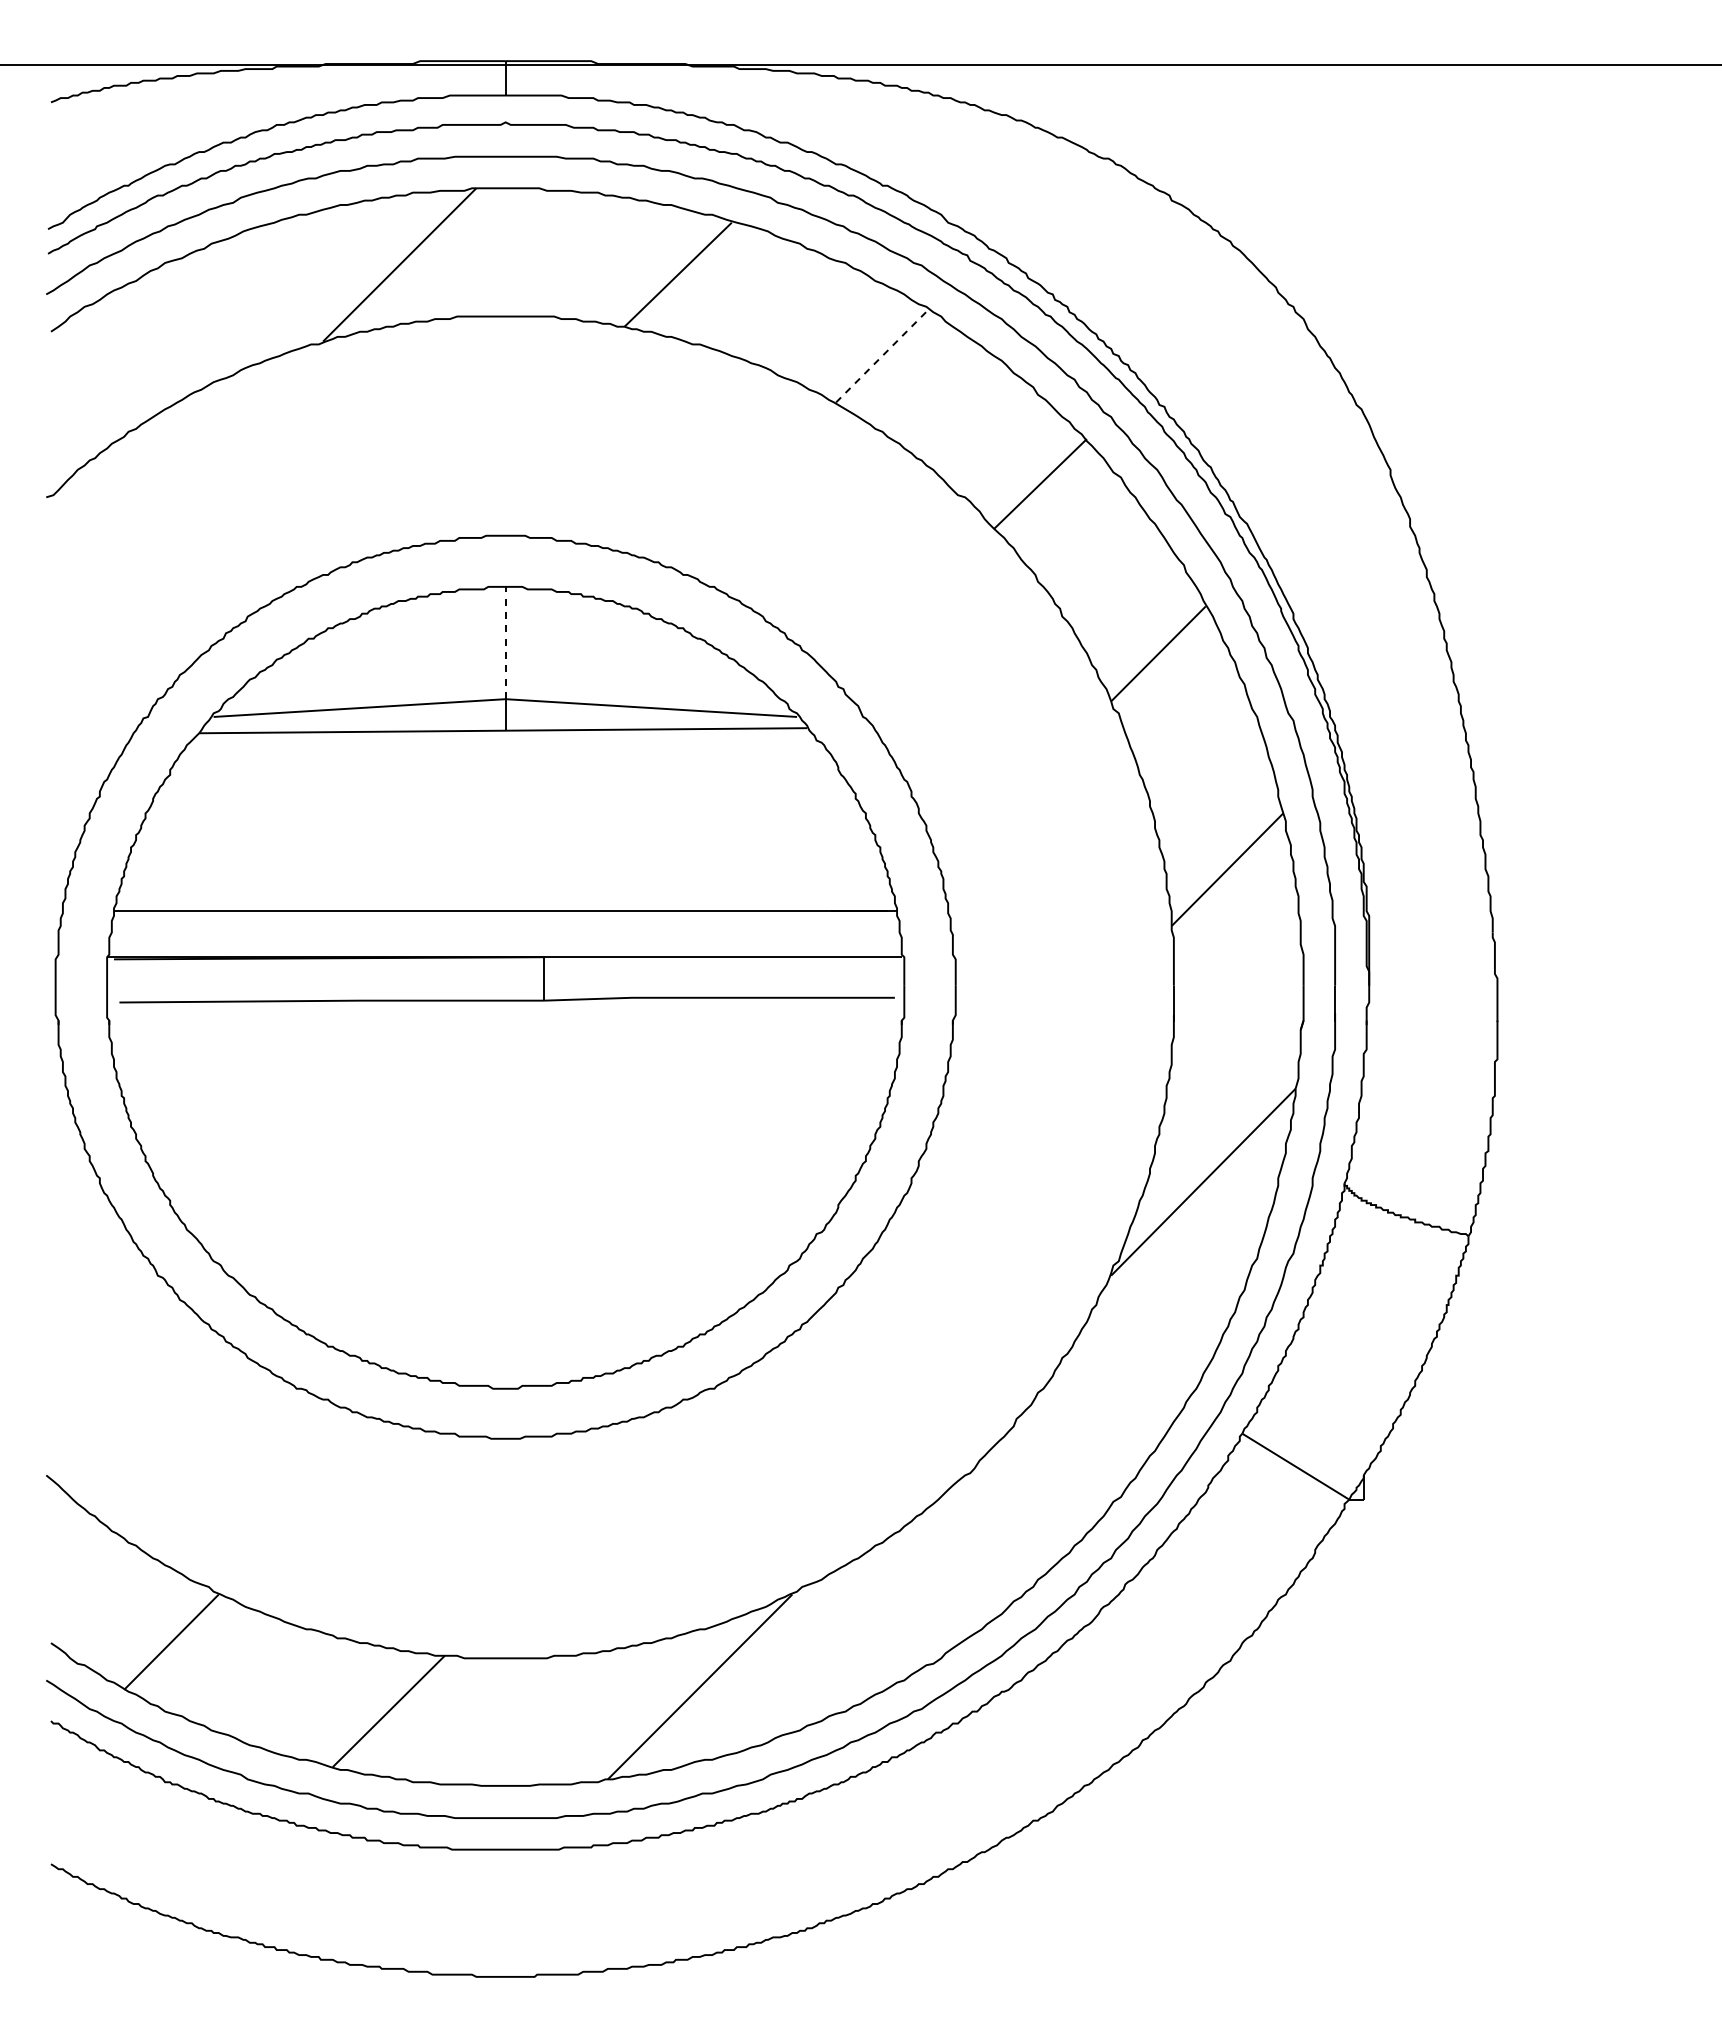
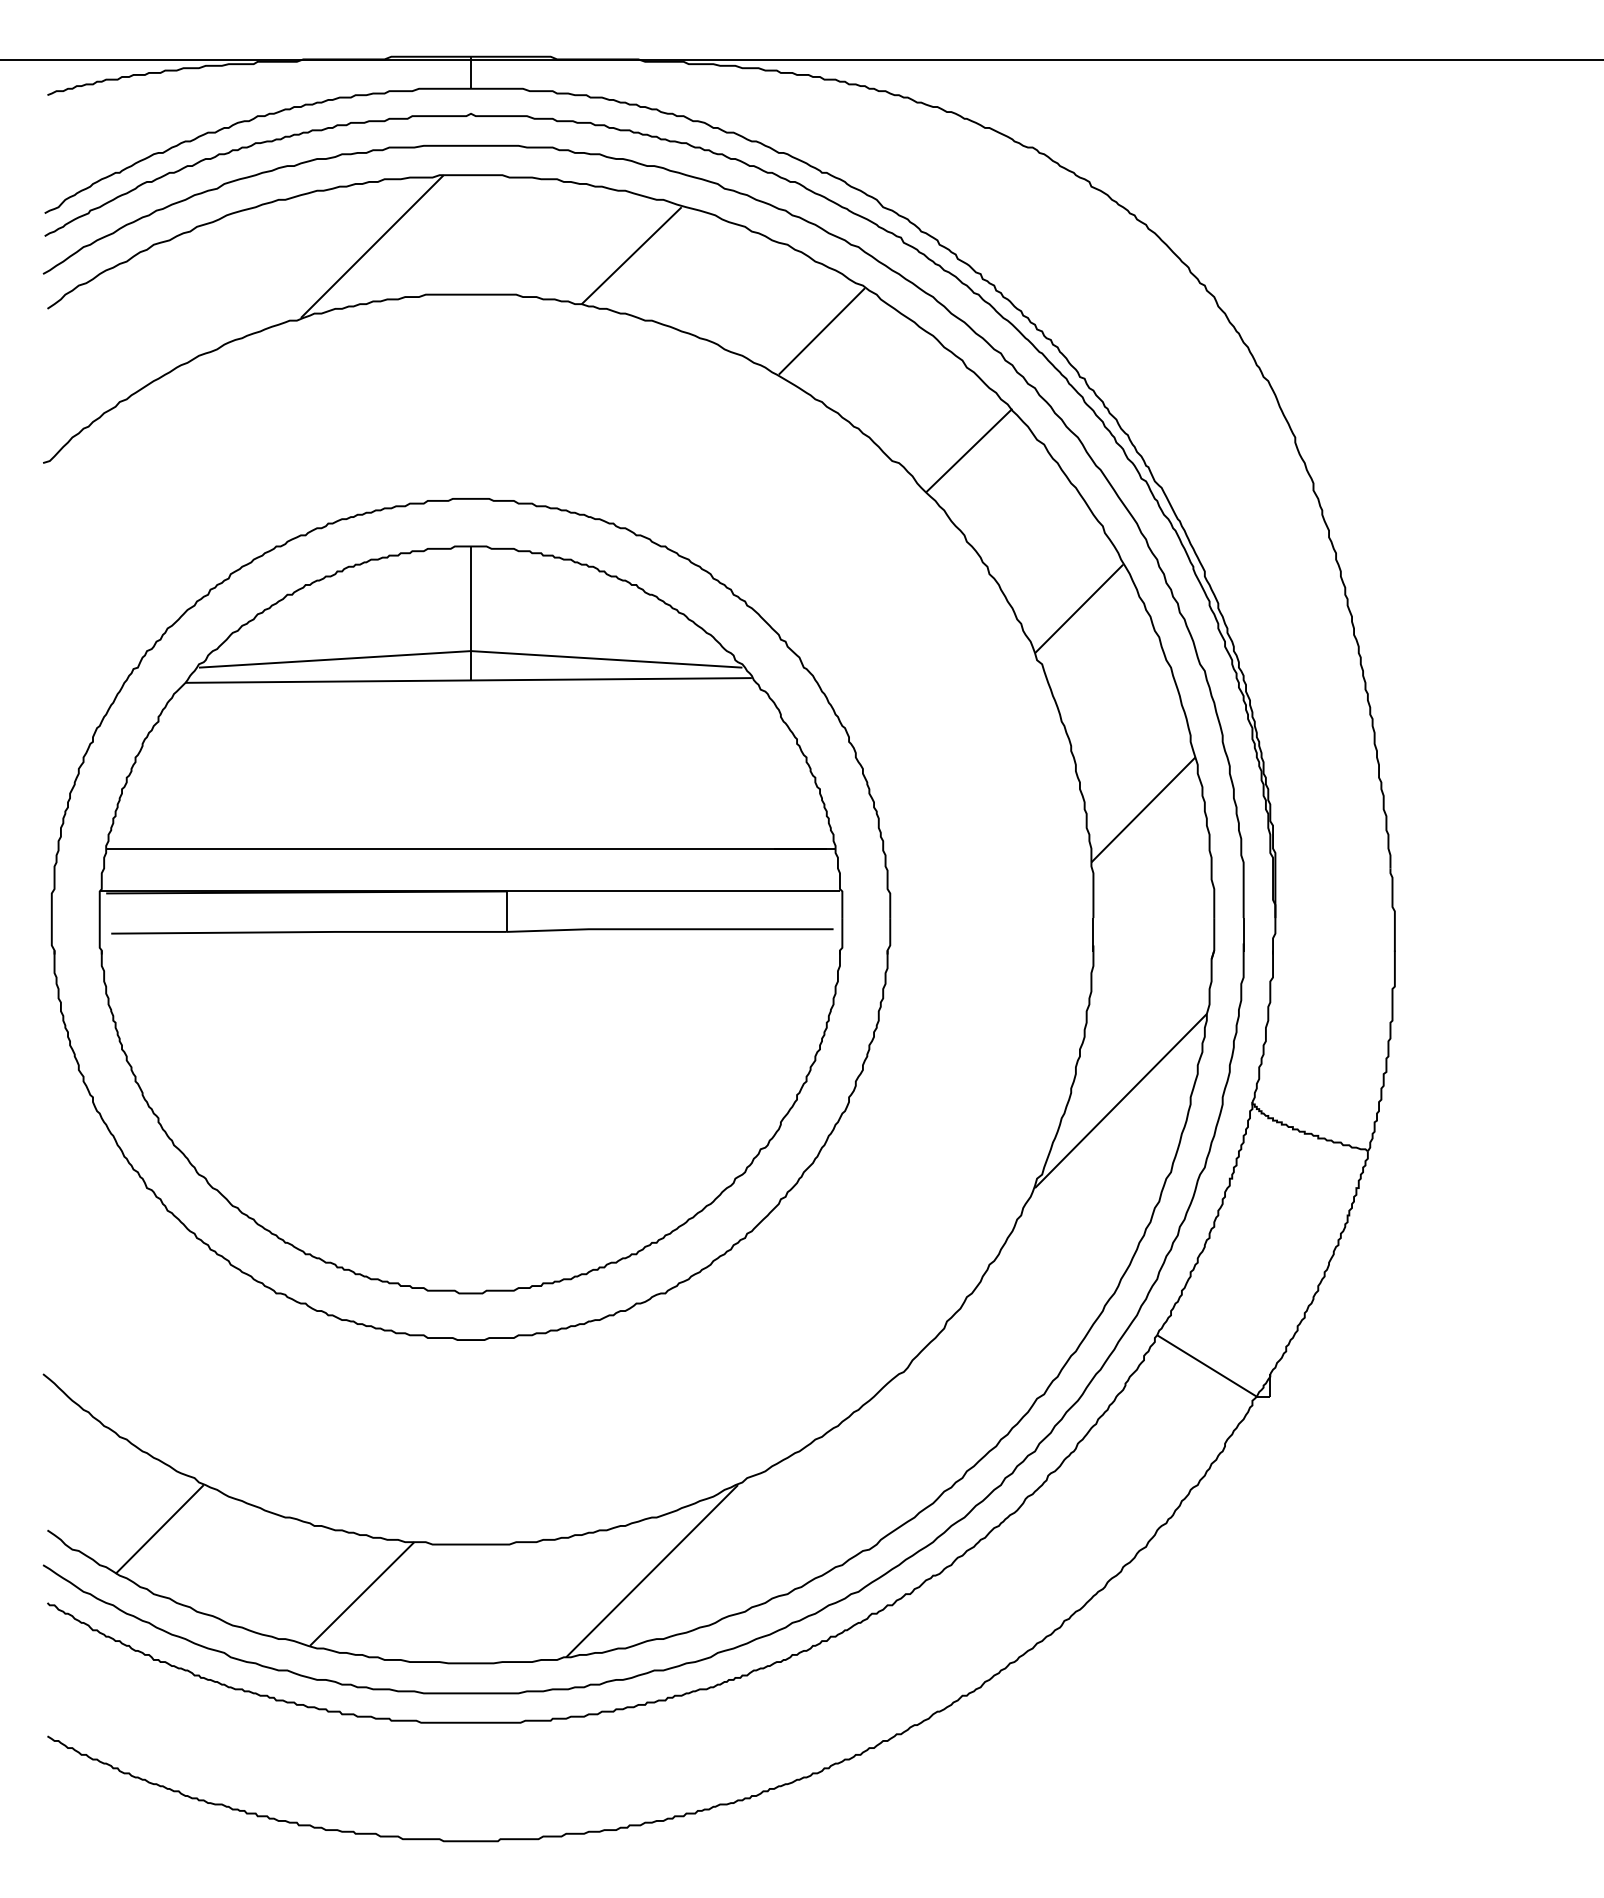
line: (882, 355) -> (822, 330), dashed -> solid
line: (505, 642) -> (470, 598), dashed -> solid

